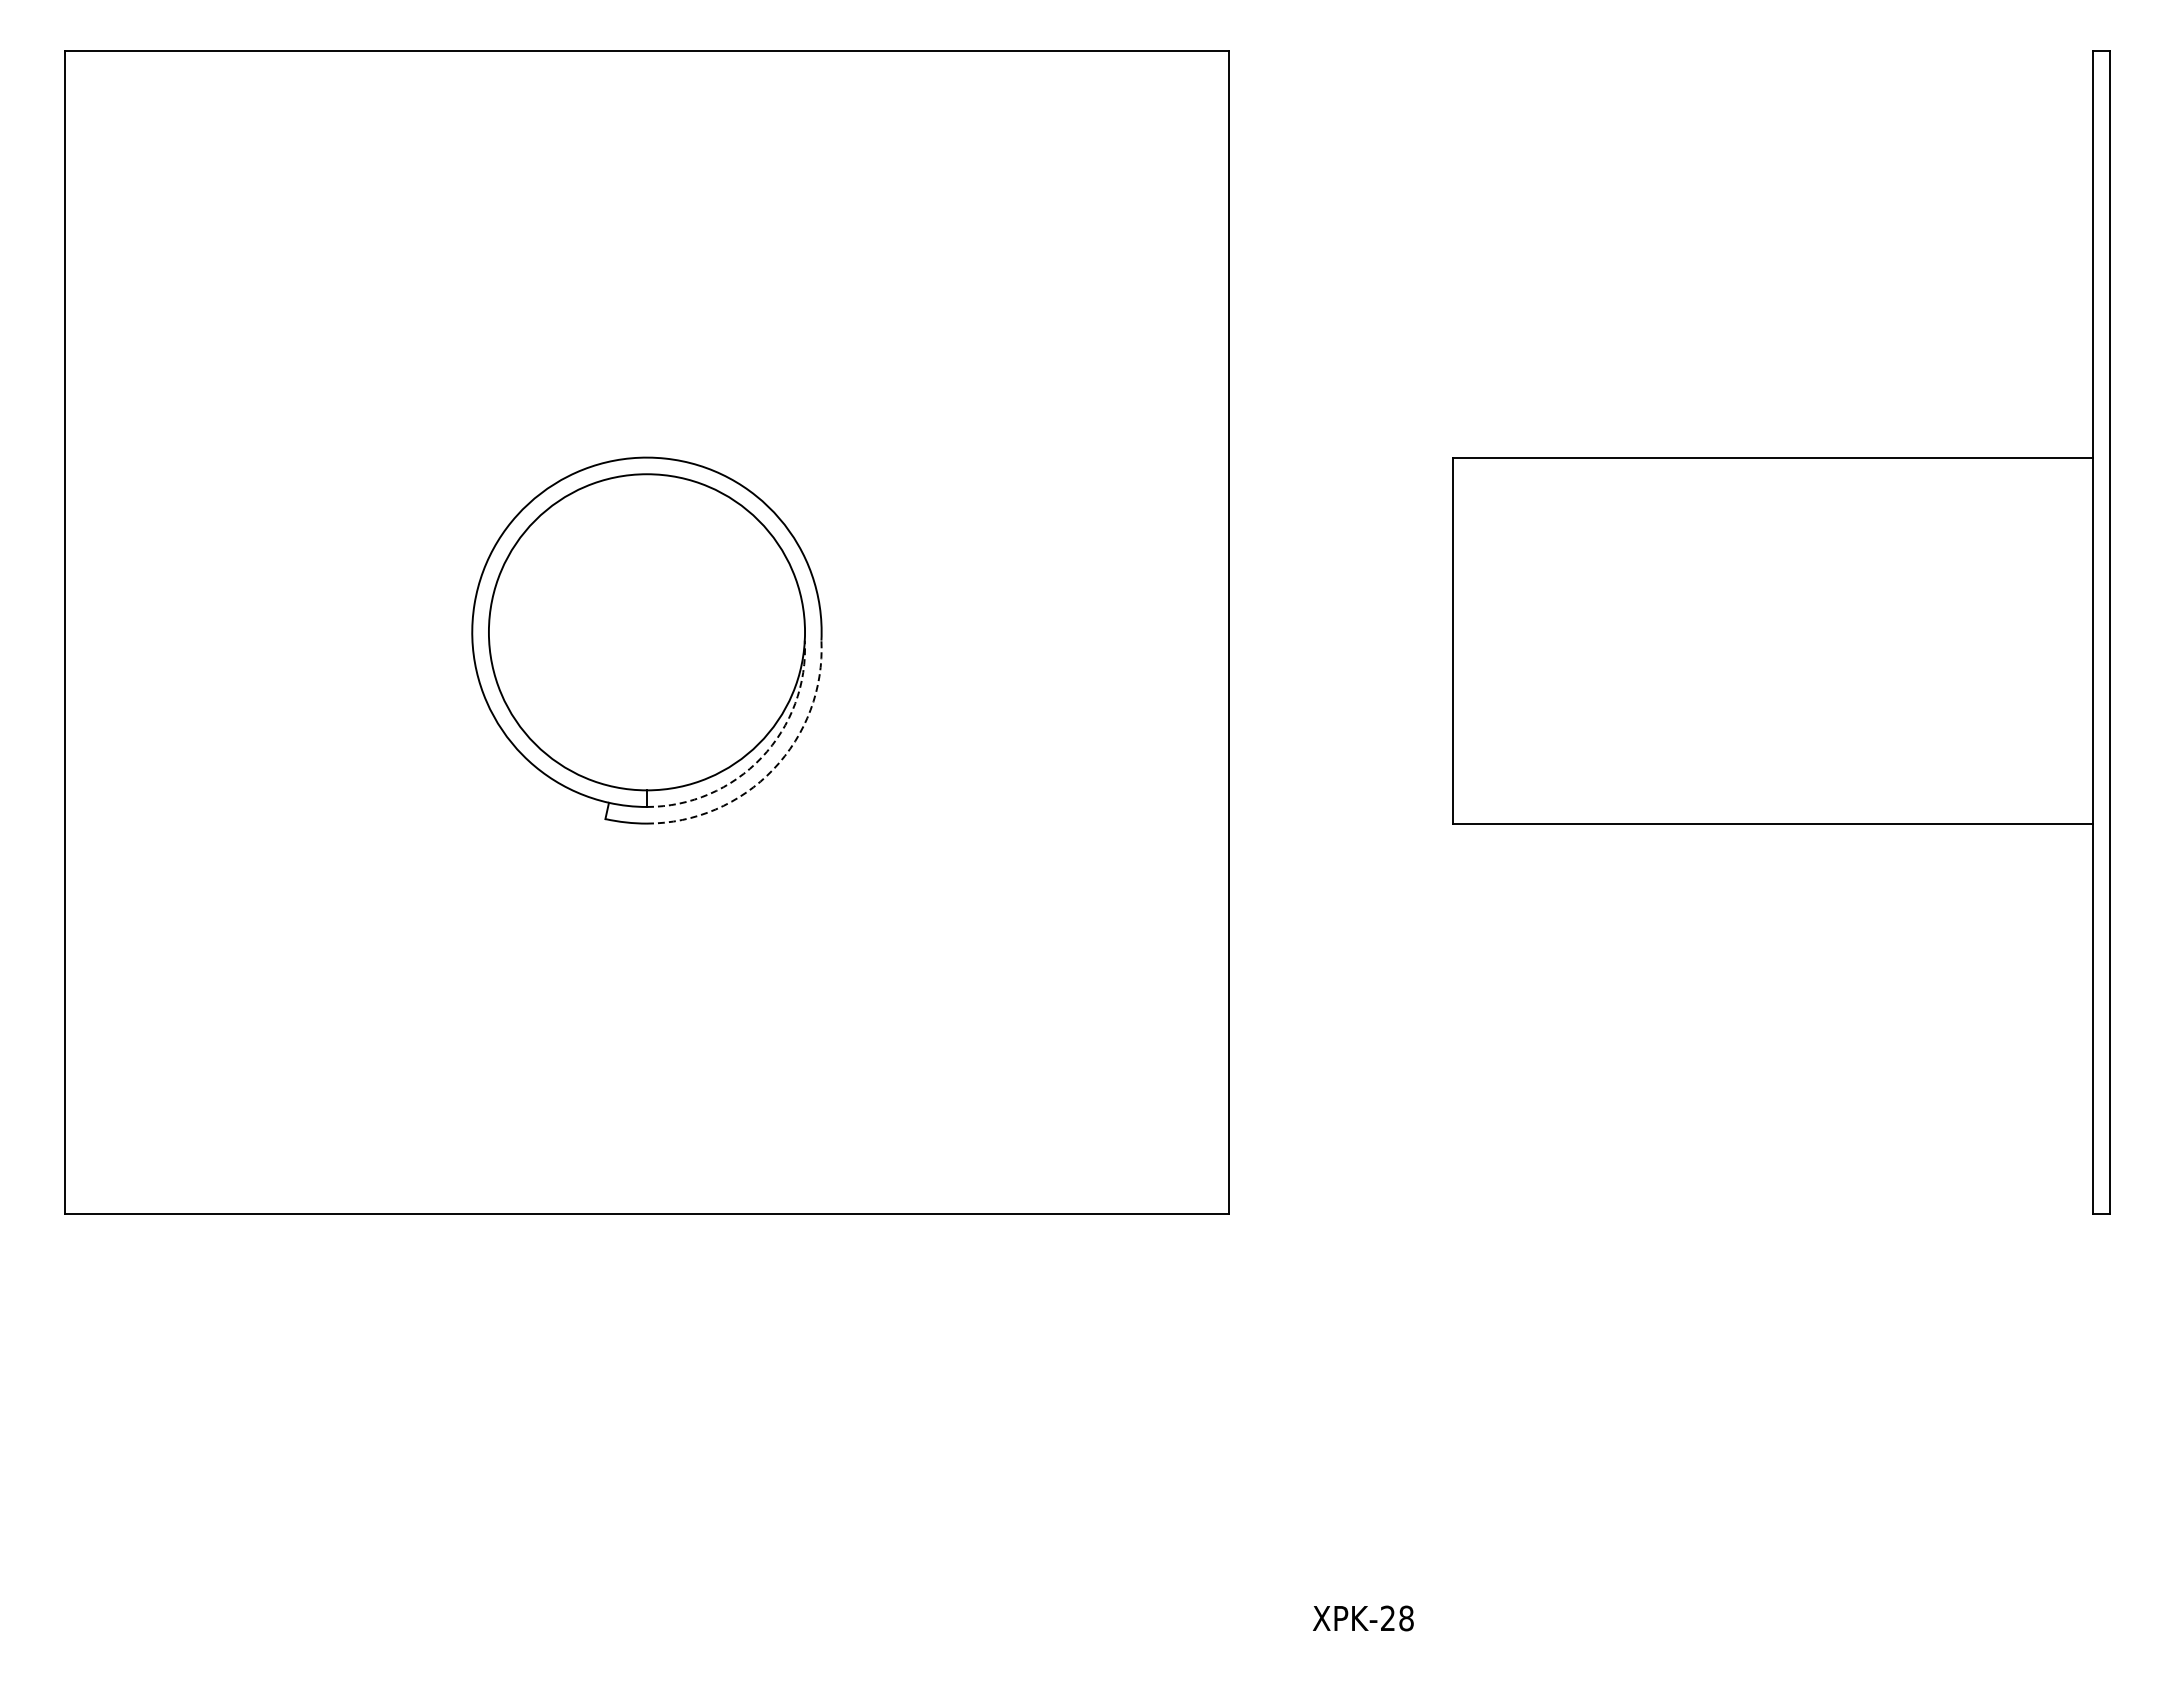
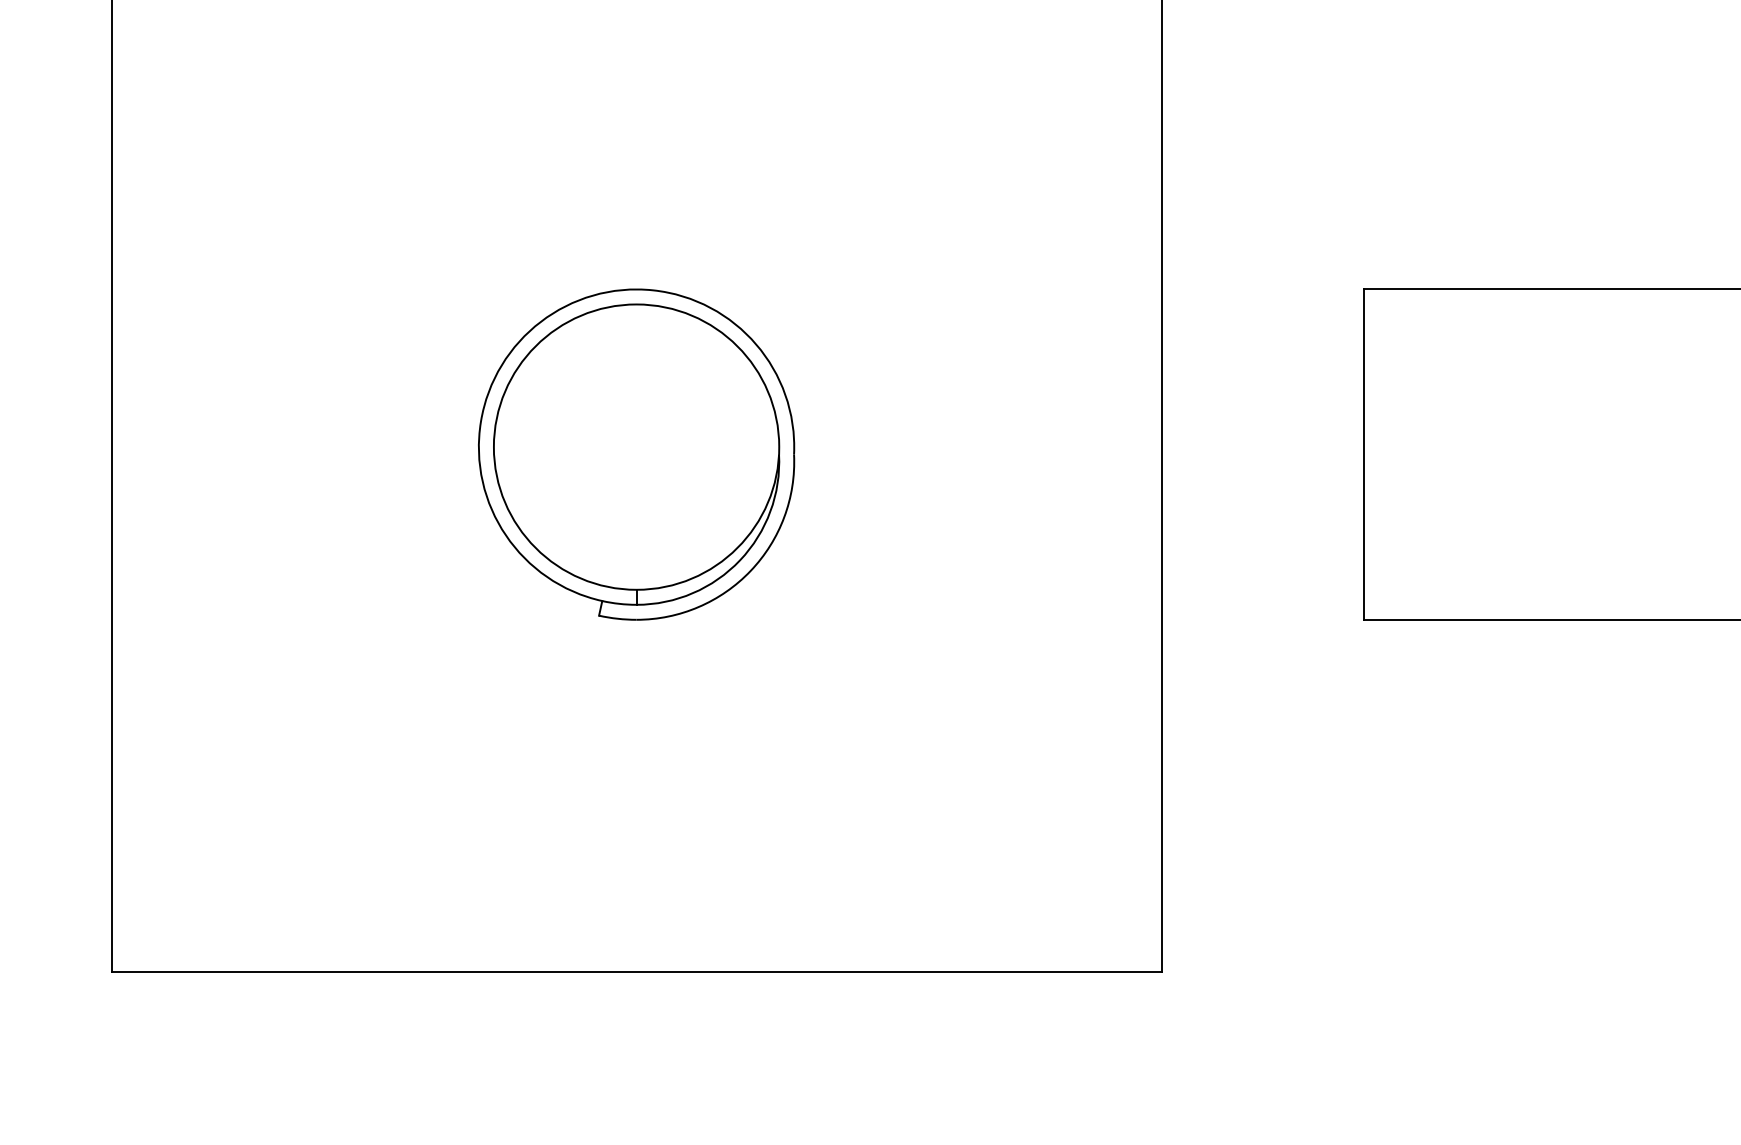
arc: (761, 757) -> (739, 560), dashed -> solid
arc: (773, 769) -> (750, 570), dashed -> solid

